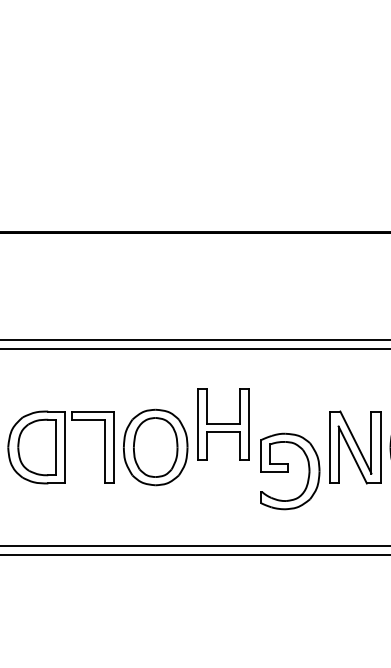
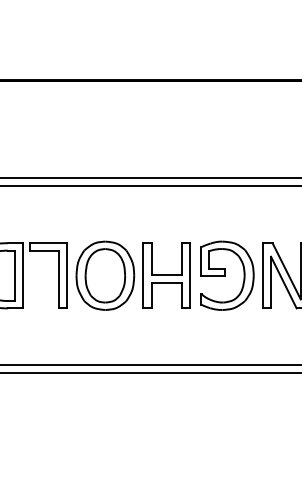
part: (223, 424) -> (166, 275), moved
part: (290, 471) -> (227, 275), moved

